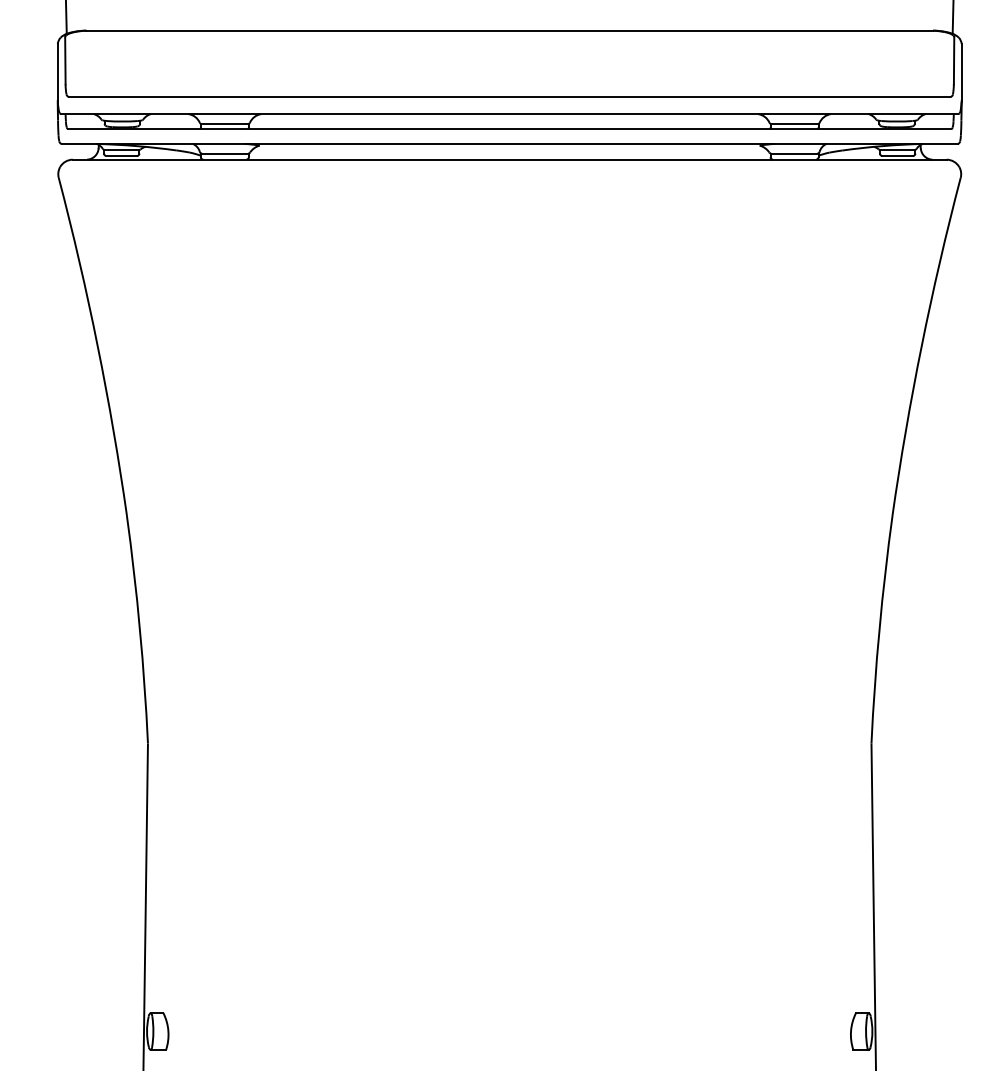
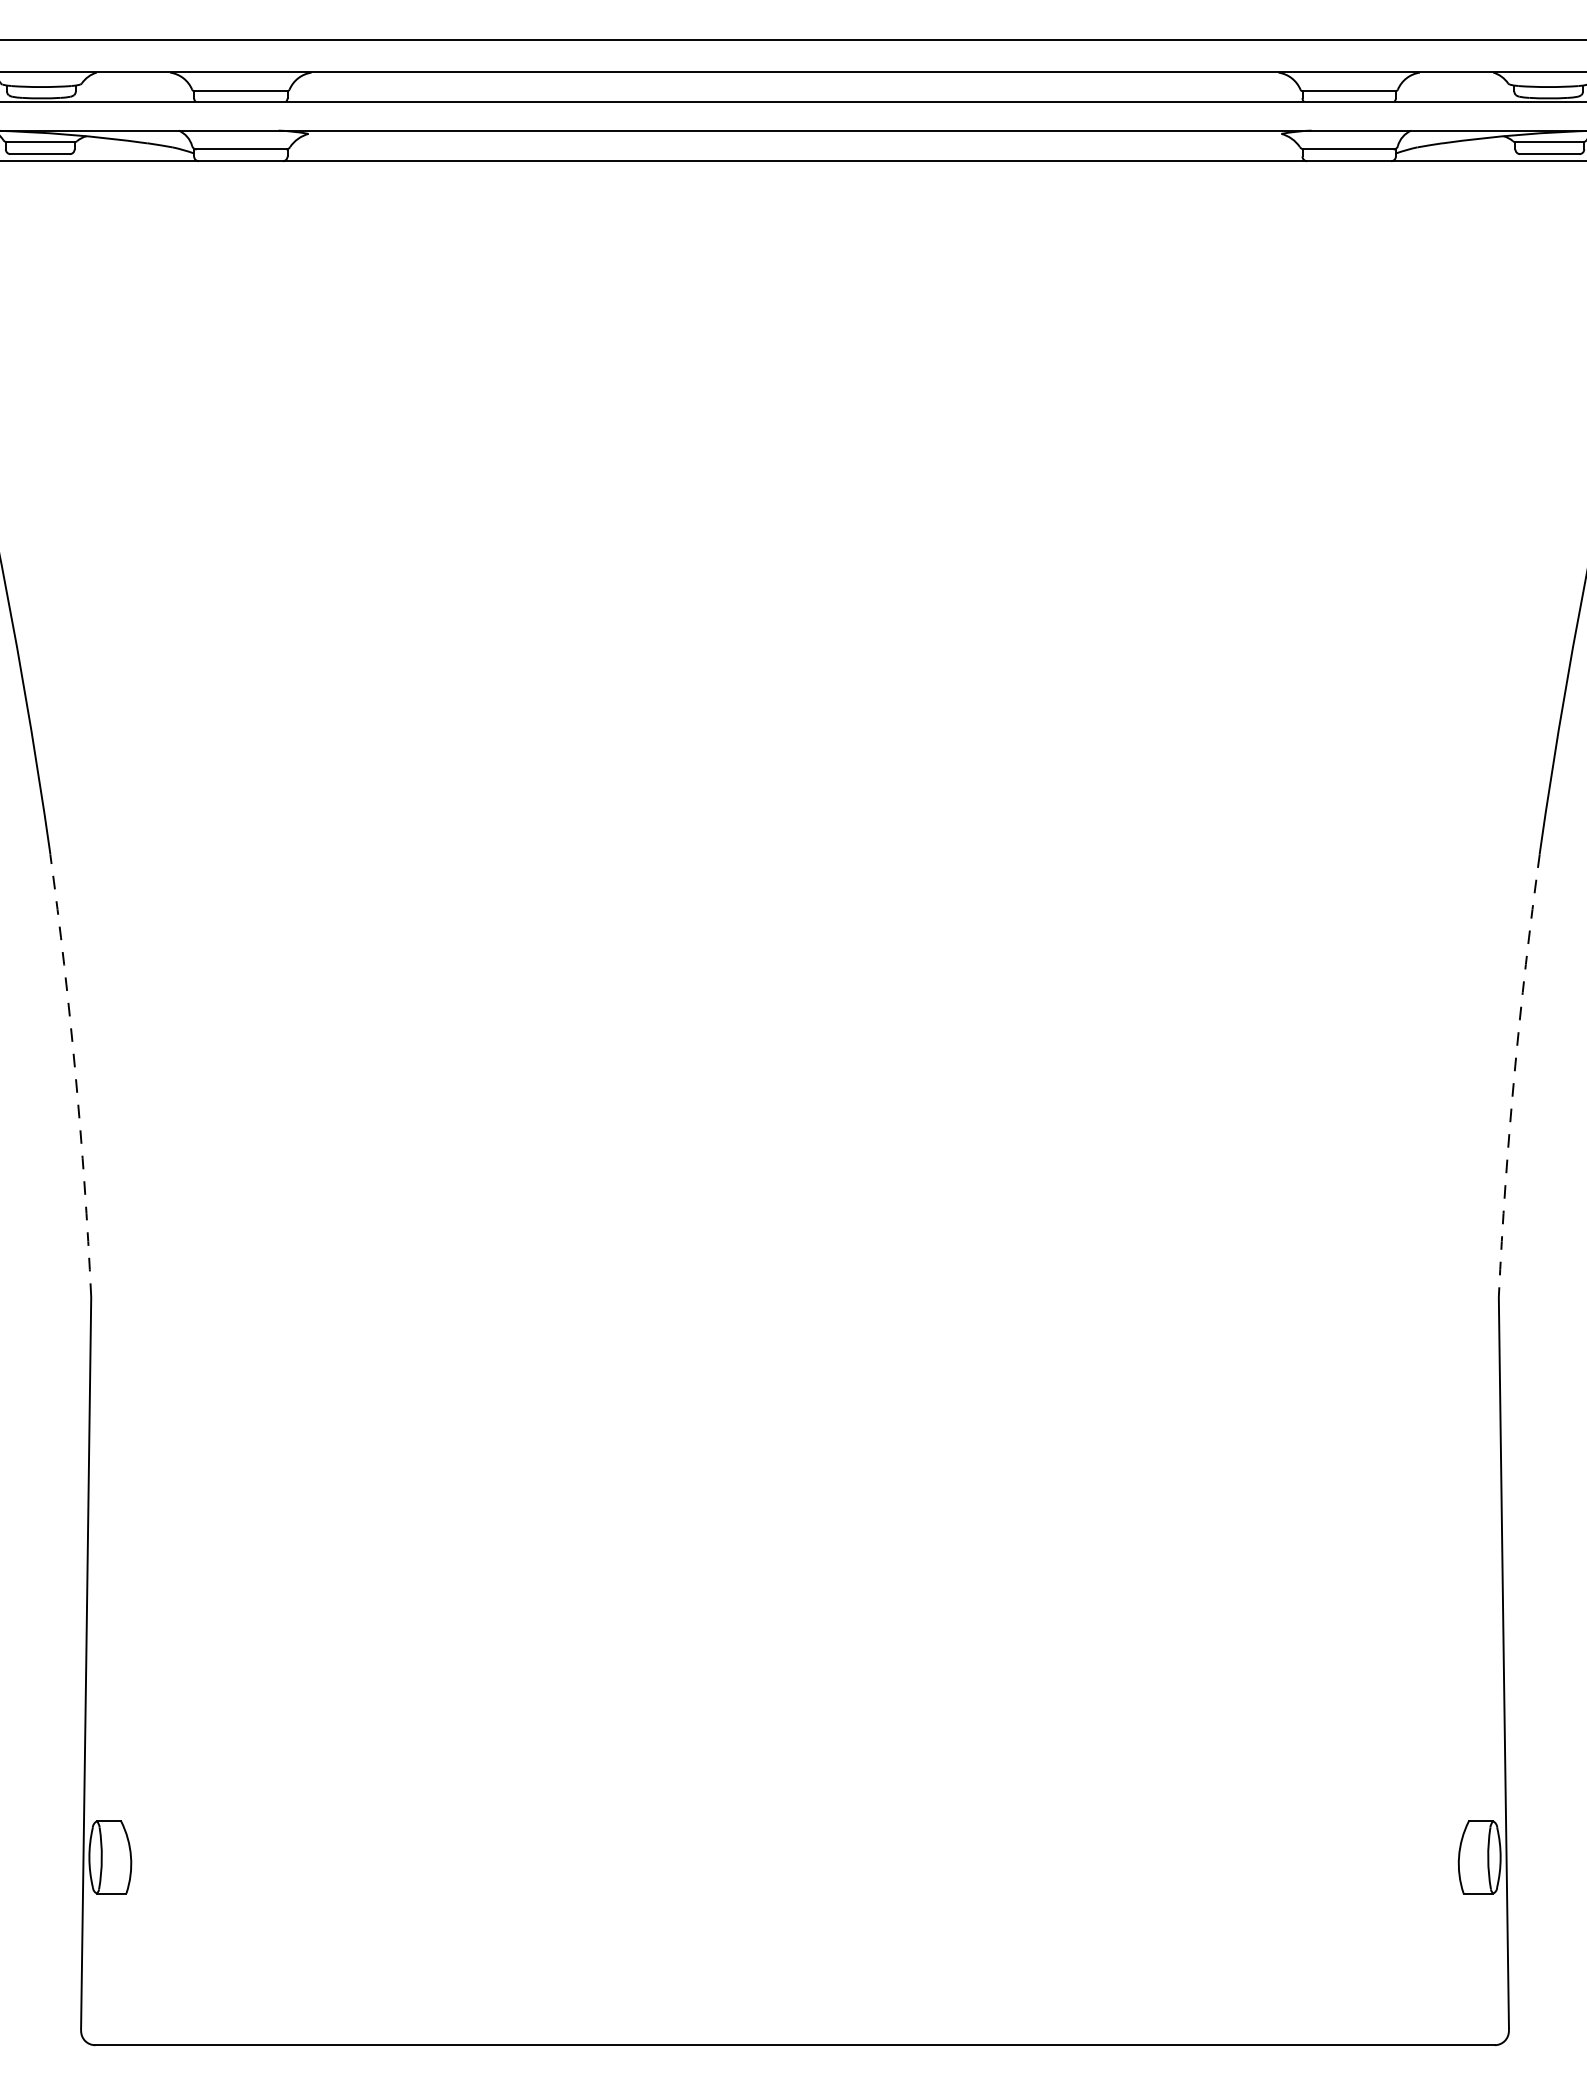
arc: (139, 629) -> (74, 1075), solid -> dashed
arc: (879, 629) -> (1514, 1075), solid -> dashed

